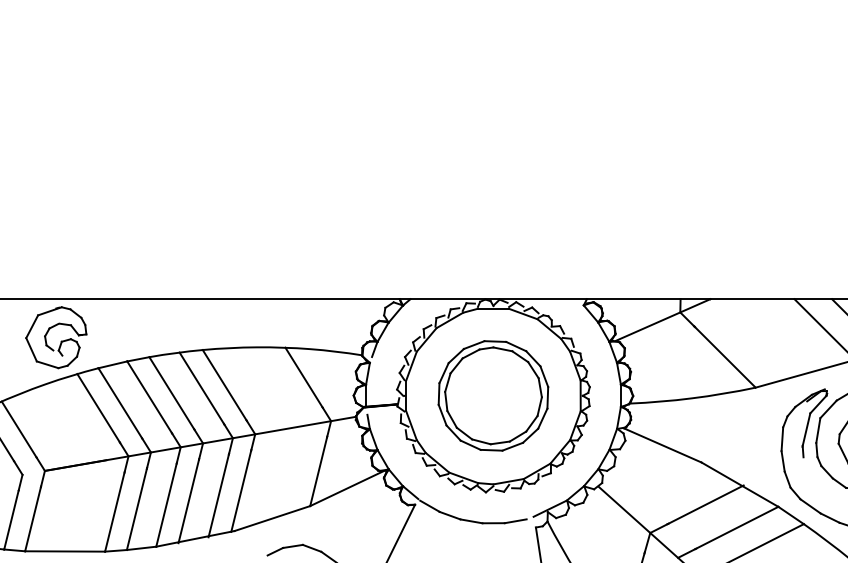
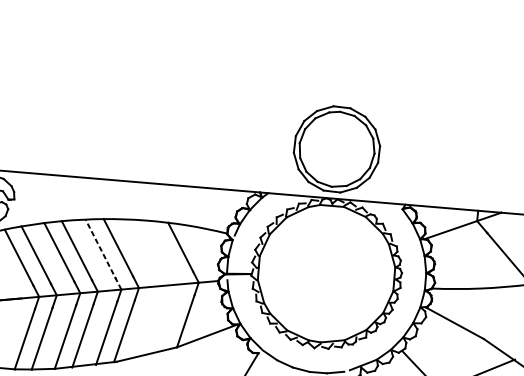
line: (206, 394) -> (103, 253), solid -> dashed
part: (493, 395) -> (337, 149), moved

